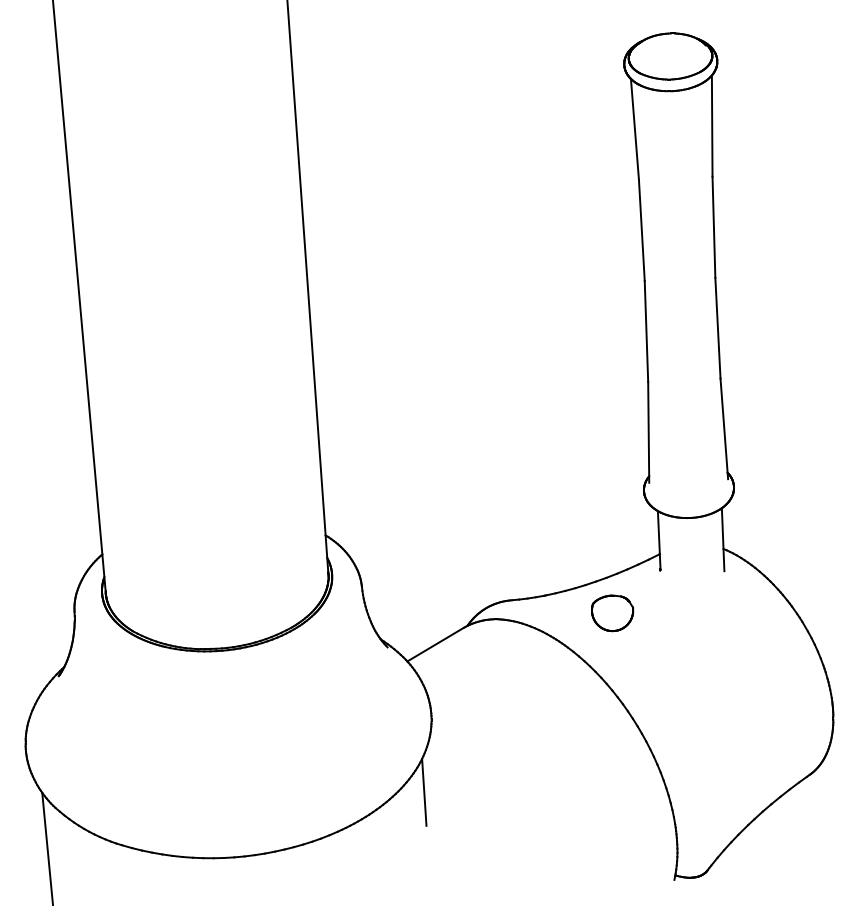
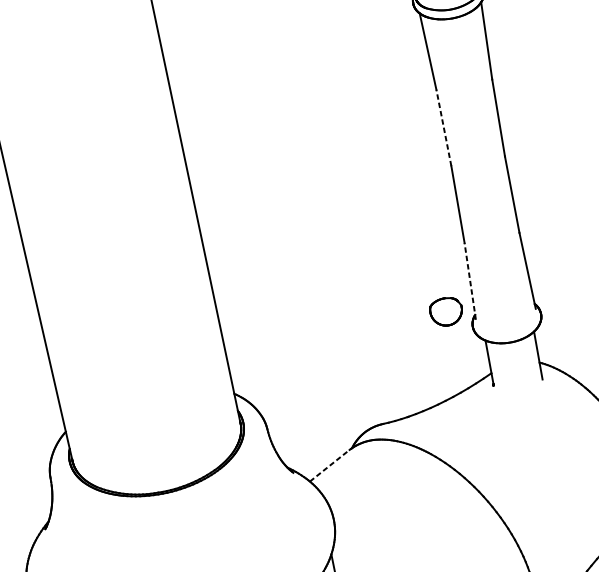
line: (641, 230) -> (443, 128), solid -> dashed
line: (648, 431) -> (470, 280), solid -> dashed
part: (612, 613) -> (446, 312), moved
line: (435, 644) -> (329, 465), solid -> dashed

